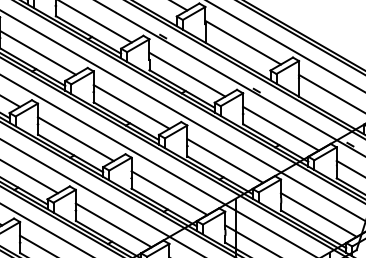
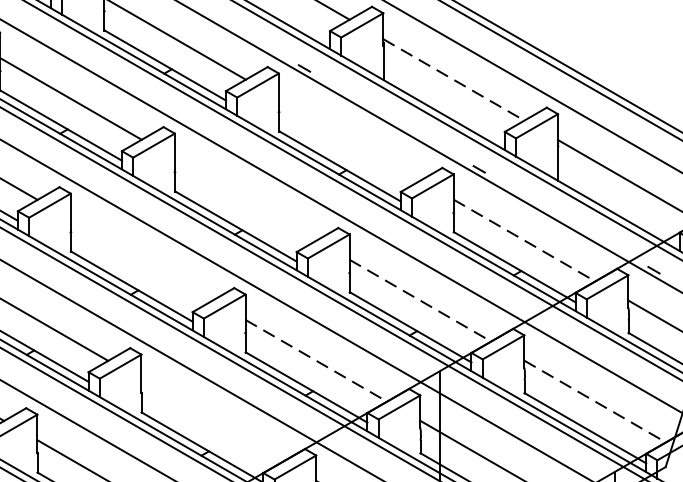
line: (243, 42) -> (454, 79), solid -> dashed
line: (187, 74) -> (349, 139), removed
line: (131, 106) -> (245, 199), removed
line: (281, 128) -> (525, 240), solid -> dashed
line: (75, 139) -> (140, 260), removed
line: (225, 160) -> (420, 299), solid -> dashed
line: (169, 193) -> (316, 361), solid -> dashed
line: (318, 215) -> (594, 402), solid -> dashed
line: (113, 225) -> (211, 421), removed

